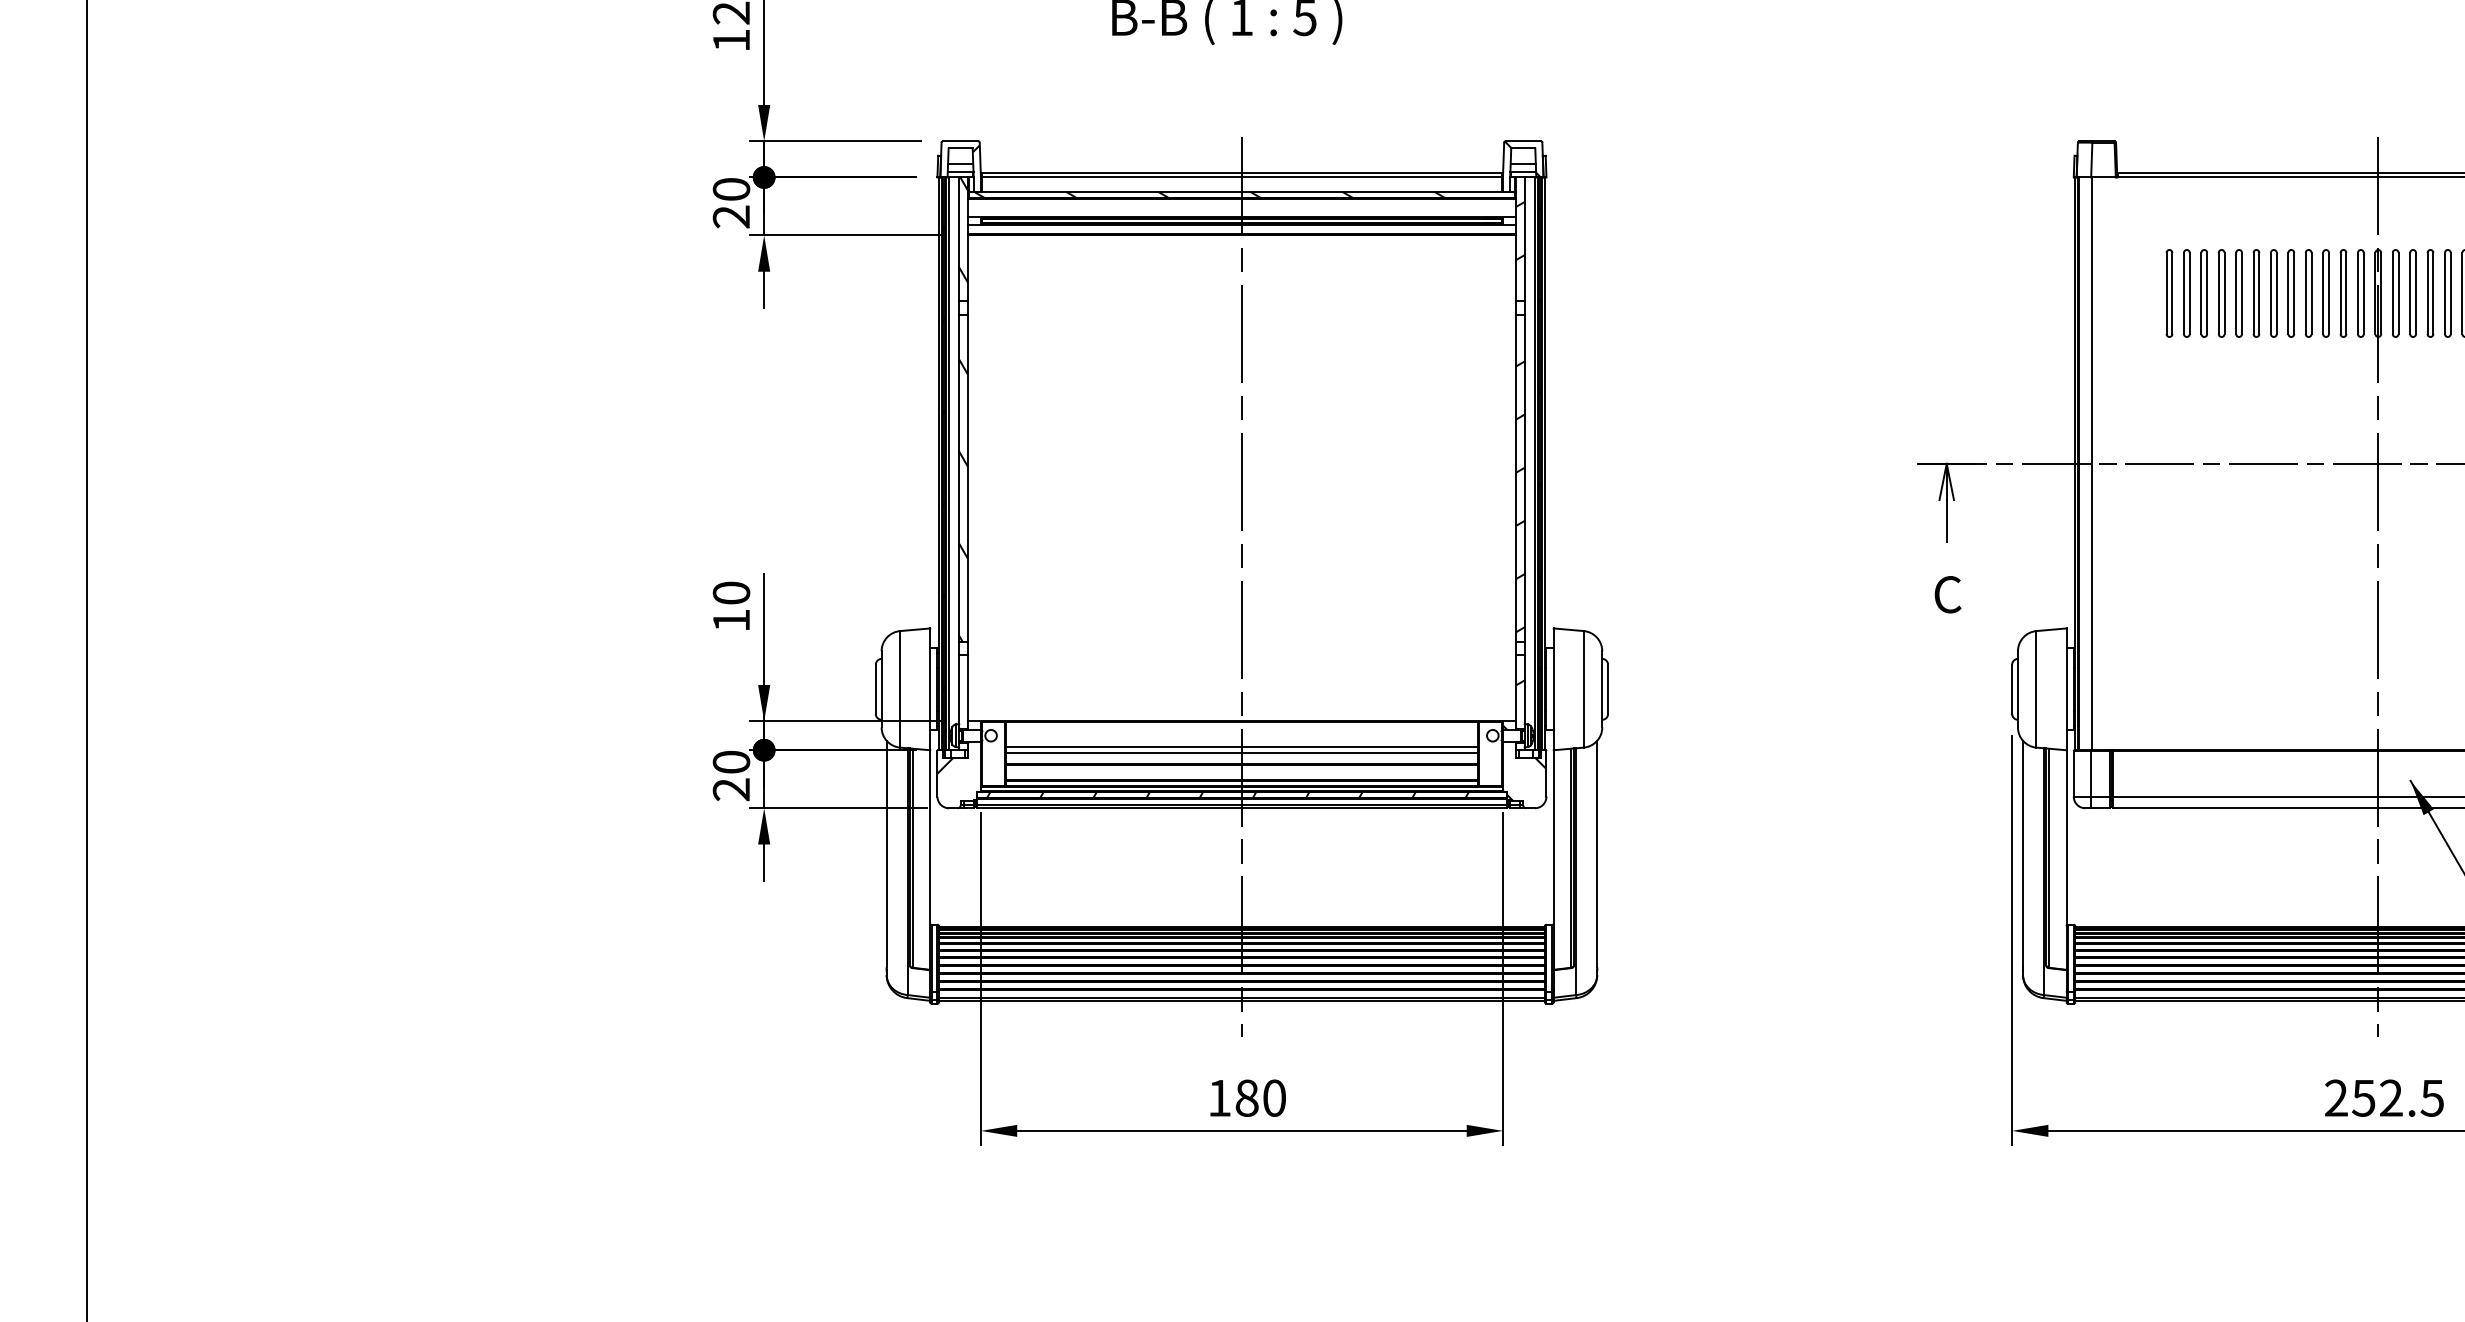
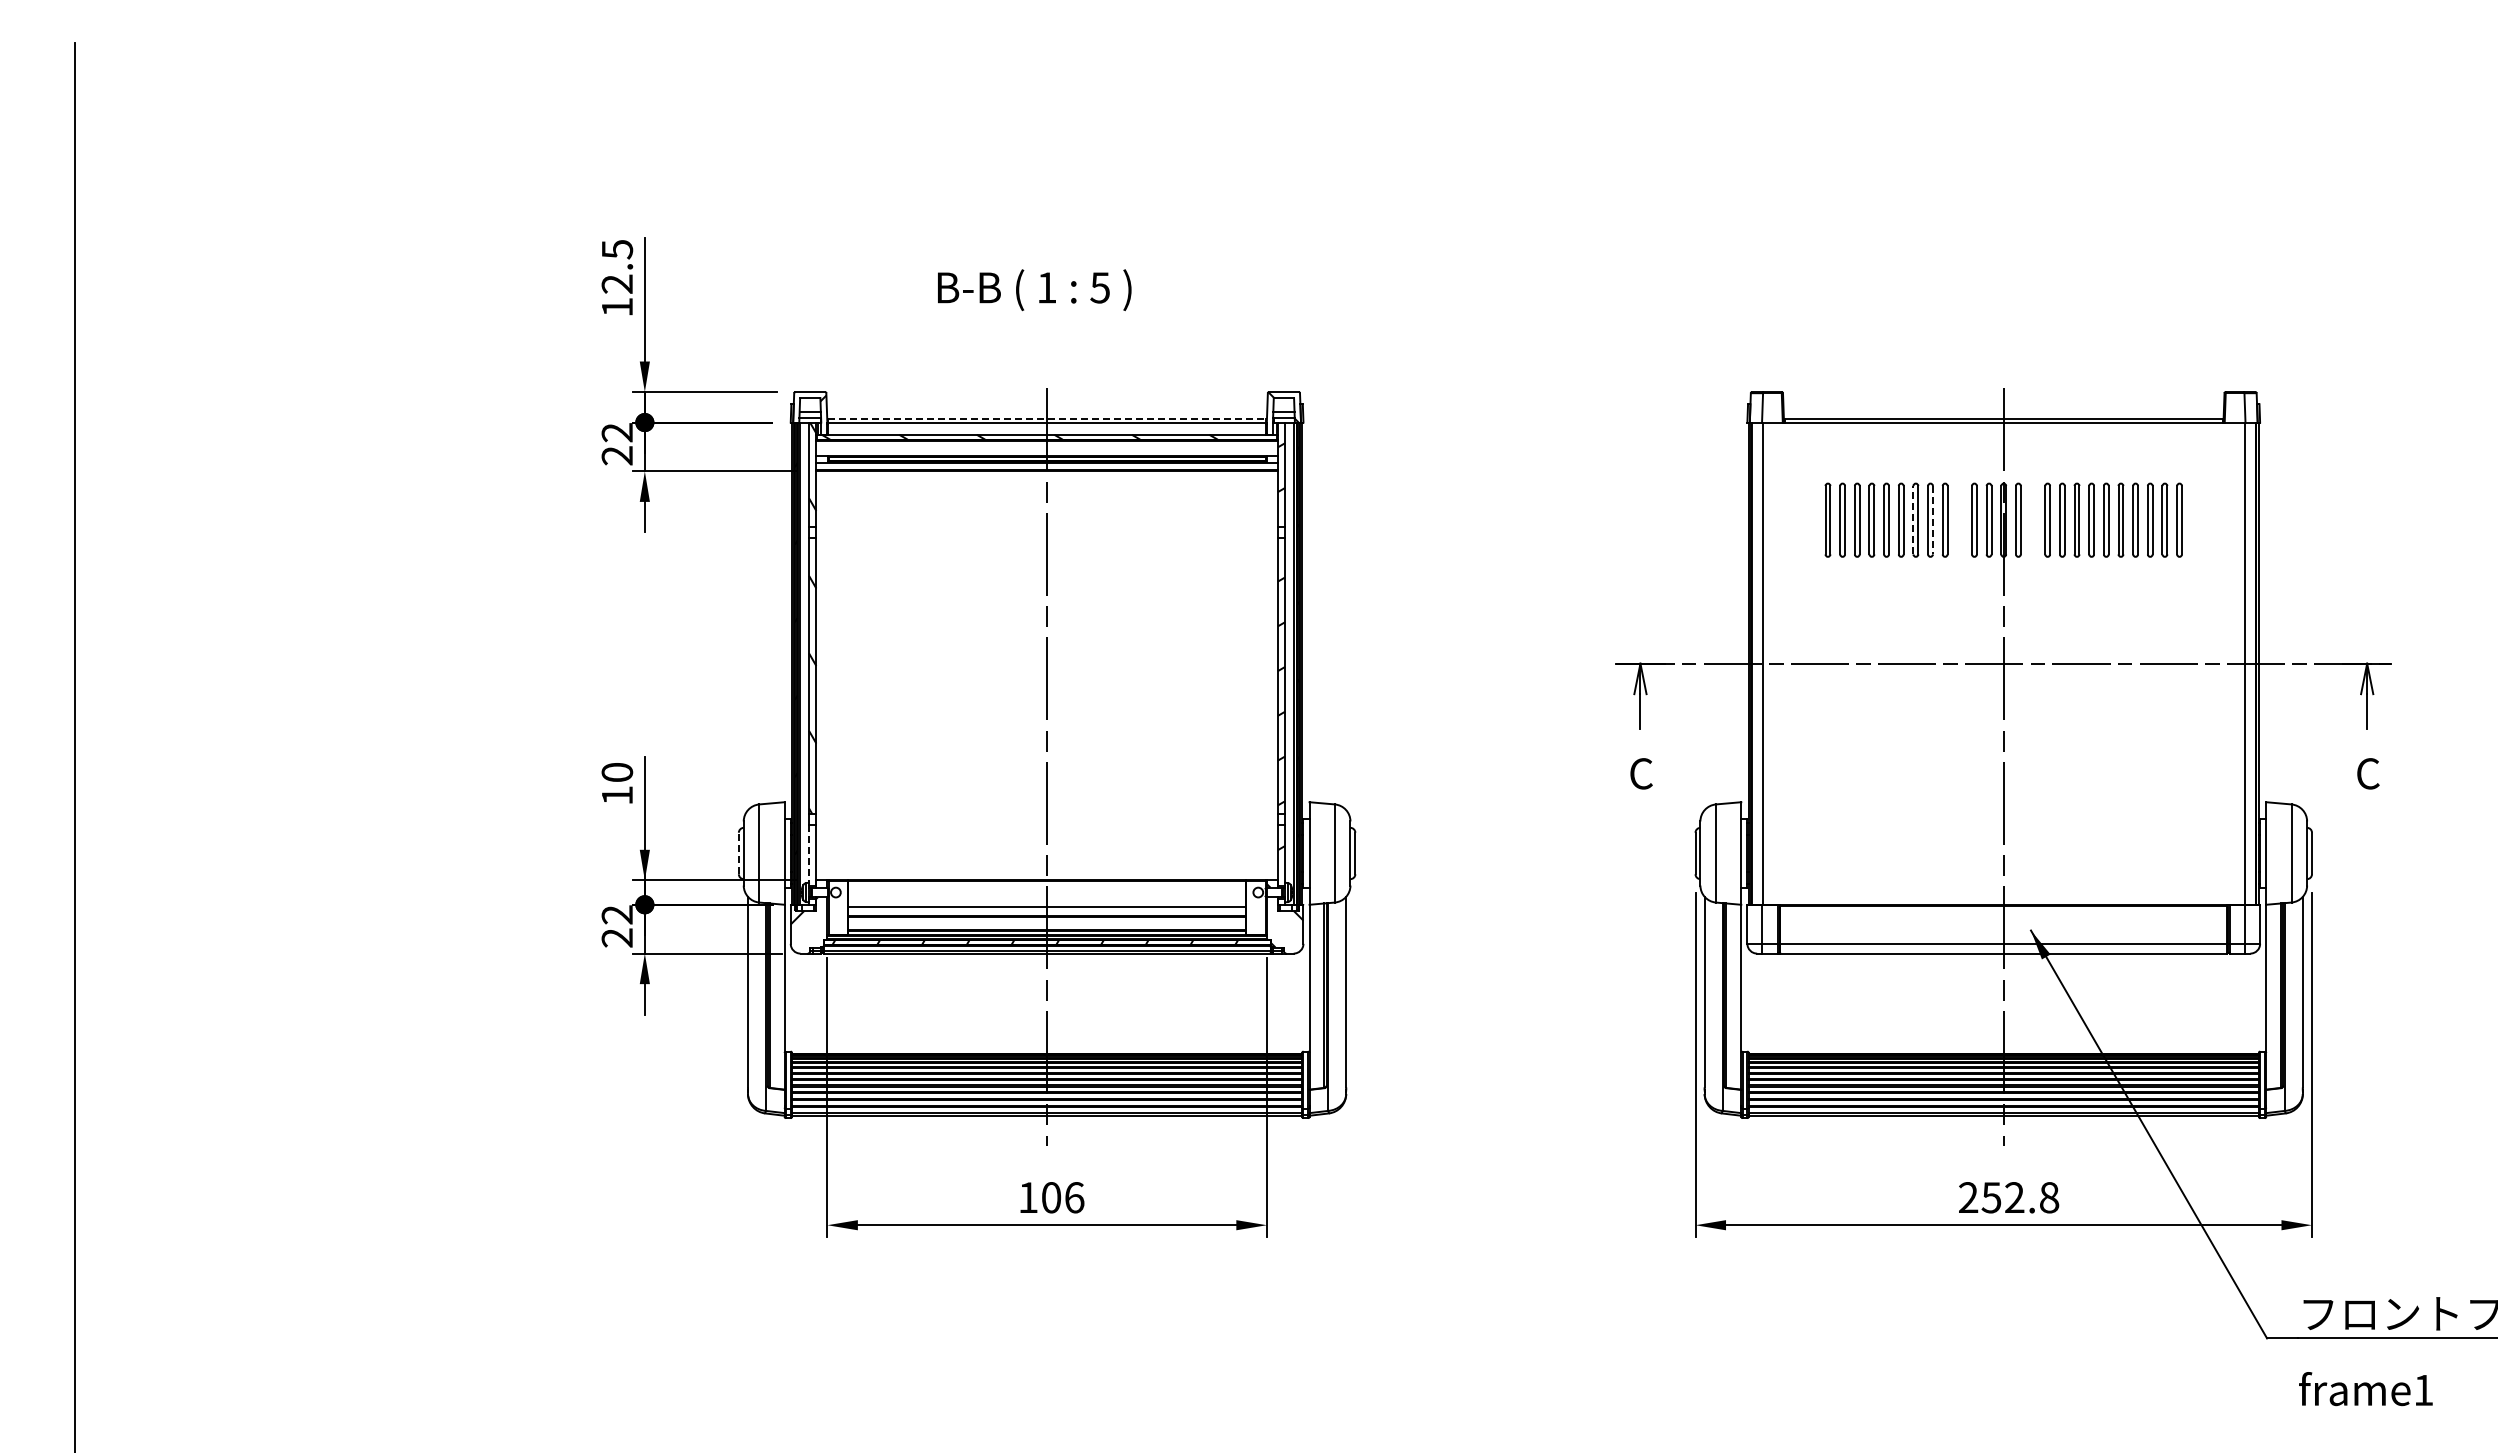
line: (1242, 172) -> (1047, 418), solid -> dashed
text: (731, 189) -> (617, 432), 20 -> 22
line: (2271, 292) -> (1913, 519), solid -> dashed
part: (2325, 292) -> (1959, 519), removed
part: (2412, 292) -> (2032, 519), removed
line: (2293, 293) -> (1932, 520), solid -> dashed
line: (875, 689) -> (738, 853), solid -> dashed
line: (959, 689) -> (809, 853), solid -> dashed
line: (1242, 747) -> (1047, 902), removed
text: (731, 761) -> (617, 914), 20 -> 22
text: (1261, 1097) -> (1063, 1197), 180 -> 106
text: (2432, 1097) -> (2049, 1197), 252.5 -> 252.8

